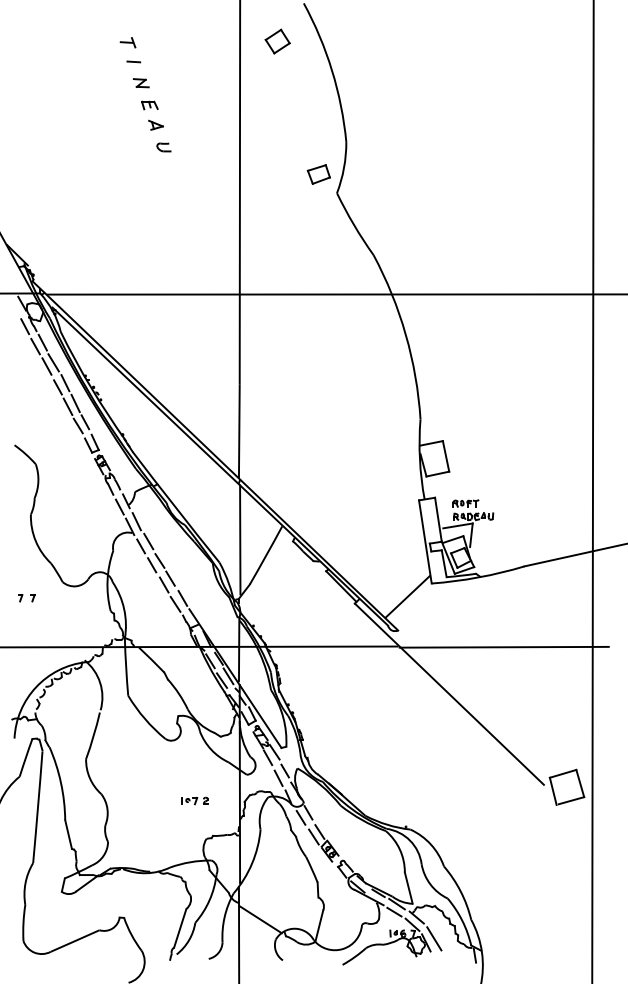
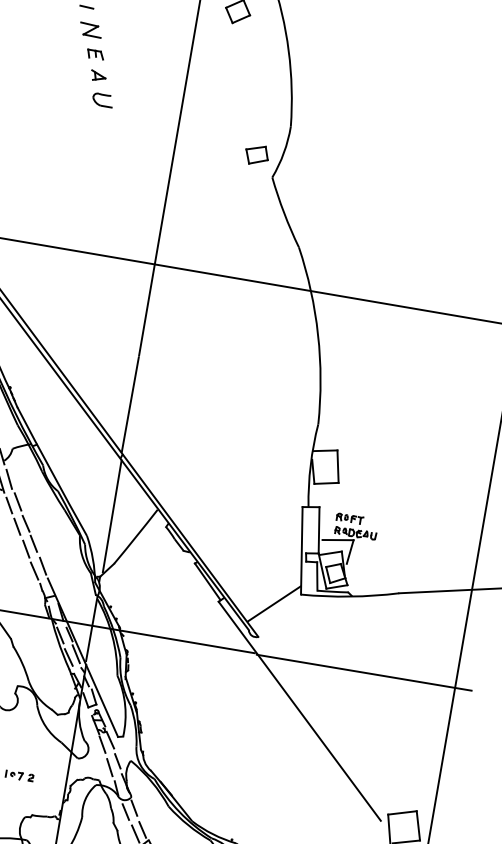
part: (140, 83) -> (89, 30), size x1.4
part: (163, 147) -> (102, 100), size x1.4

